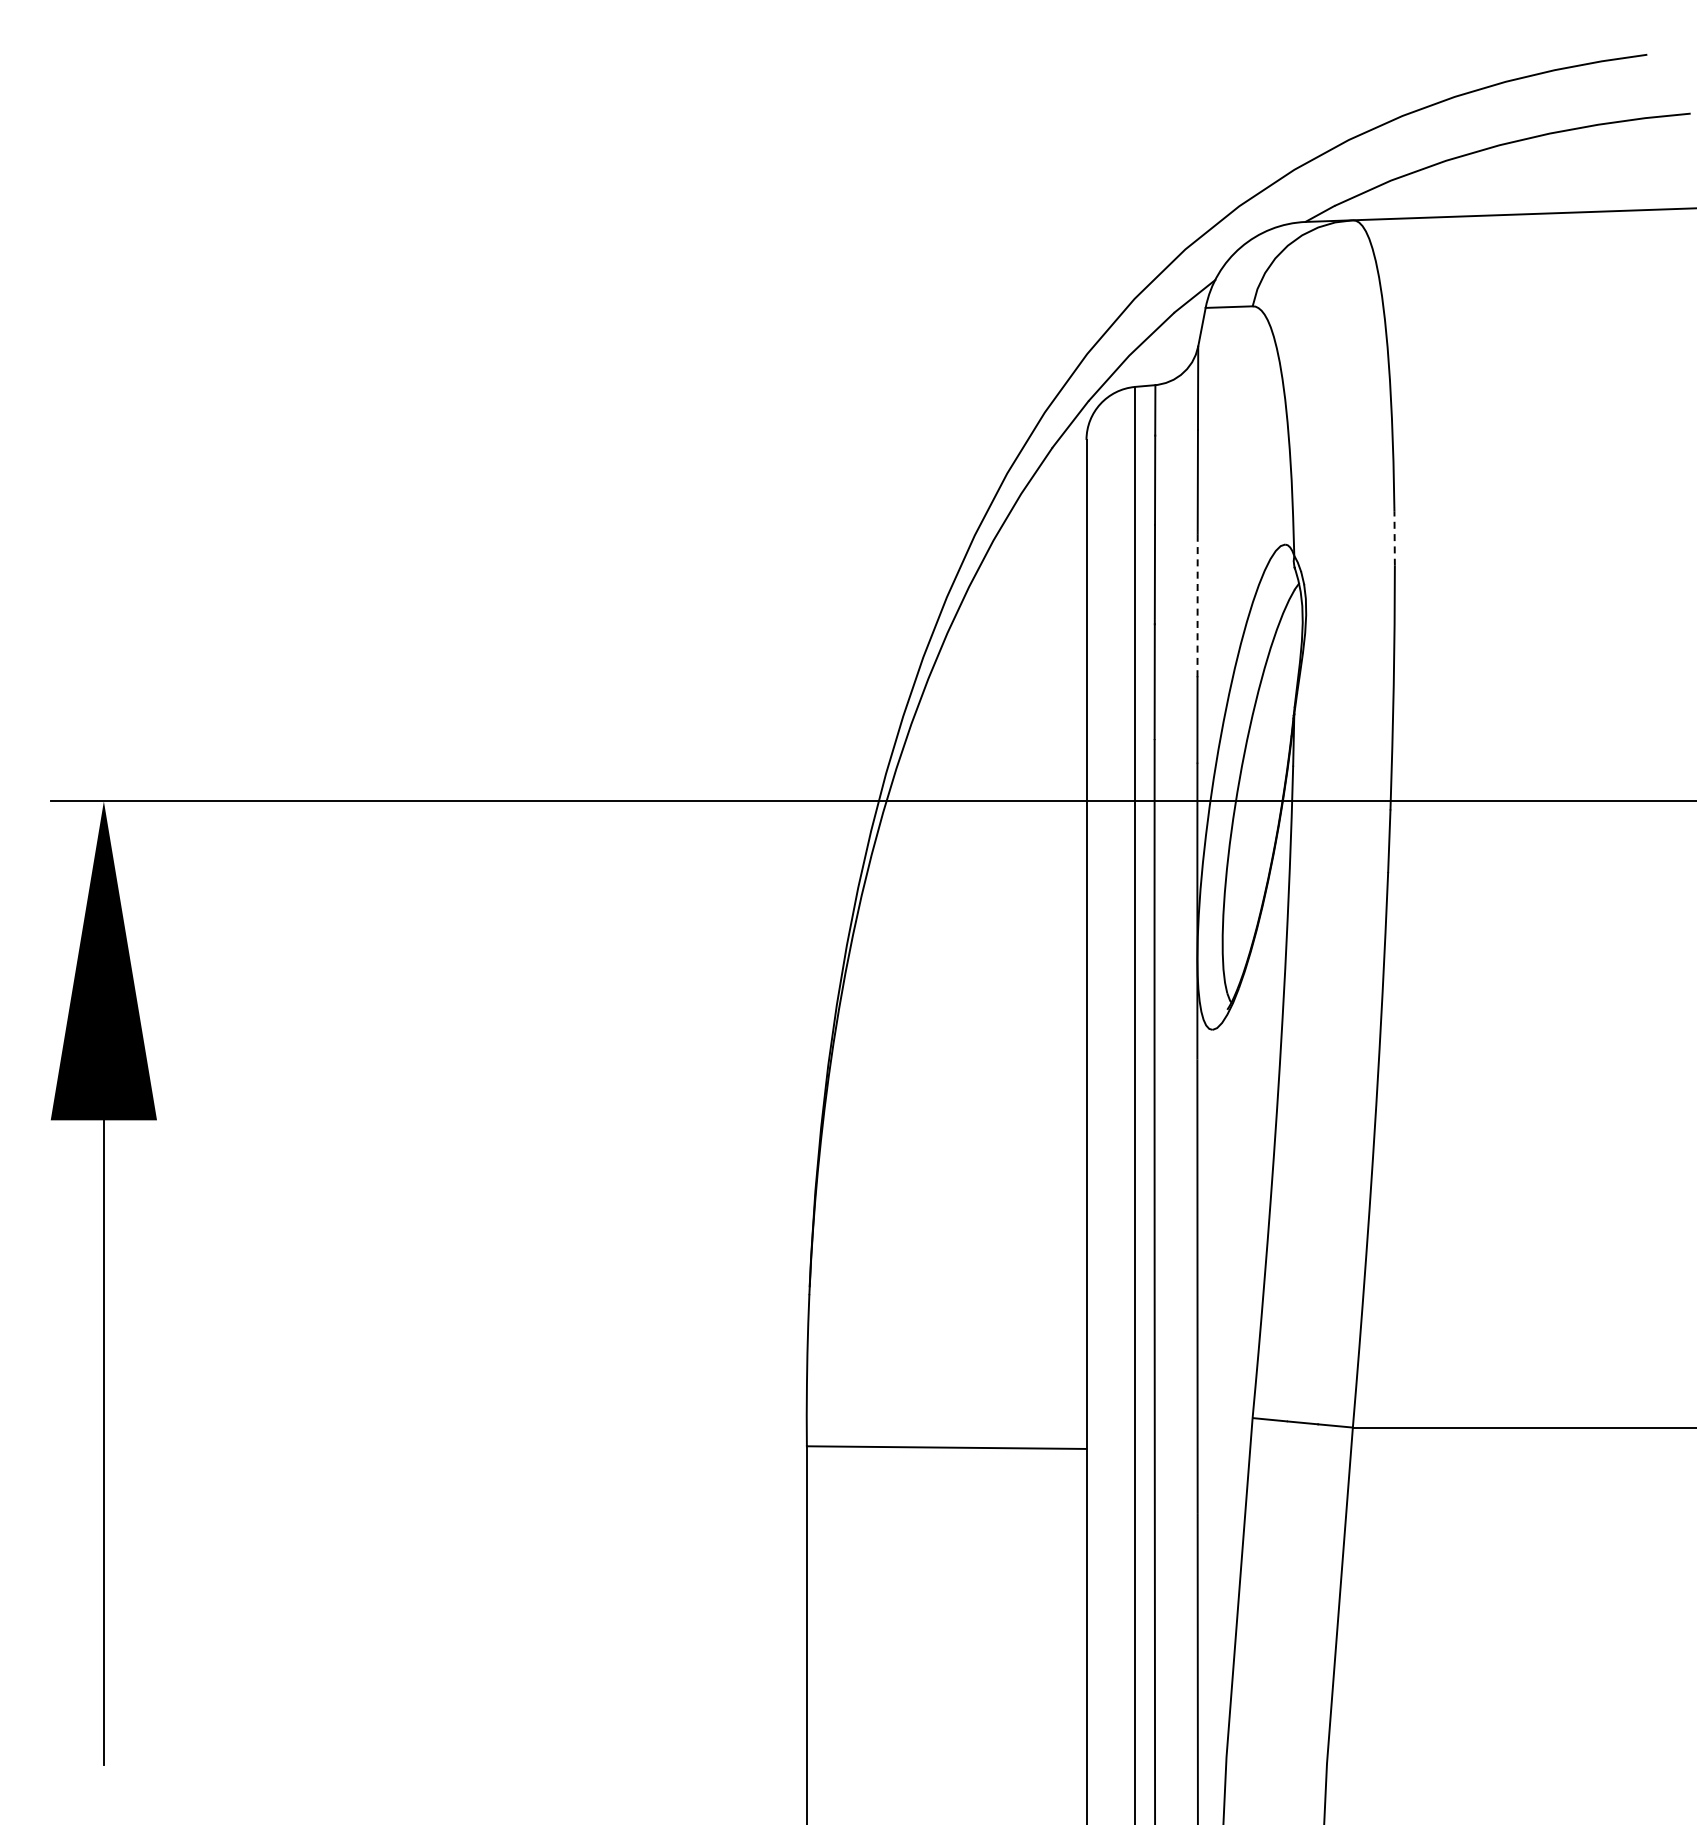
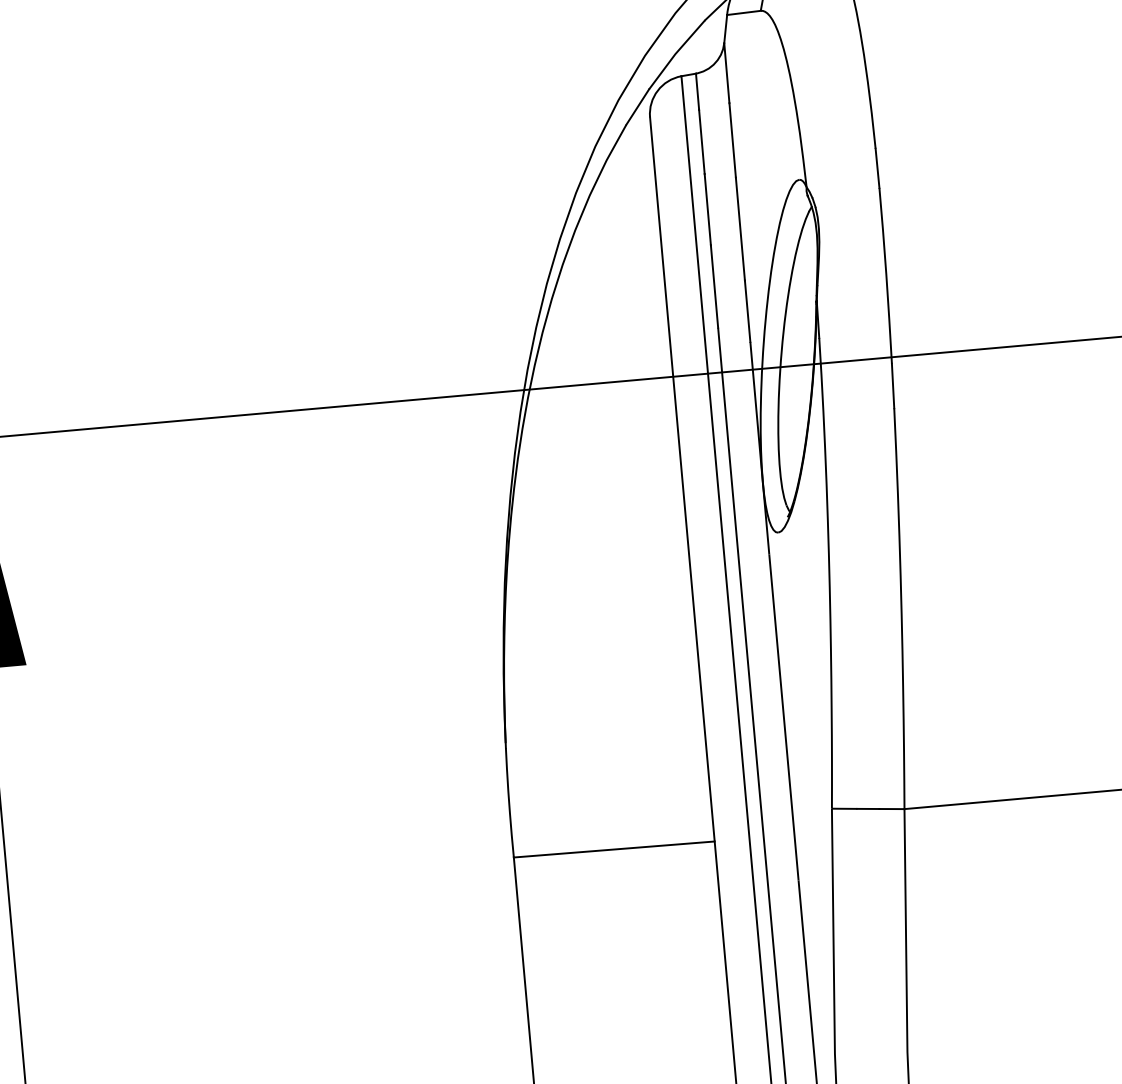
line: (1394, 537) -> (877, 167), dashed -> solid
line: (1197, 605) -> (740, 229), dashed -> solid

